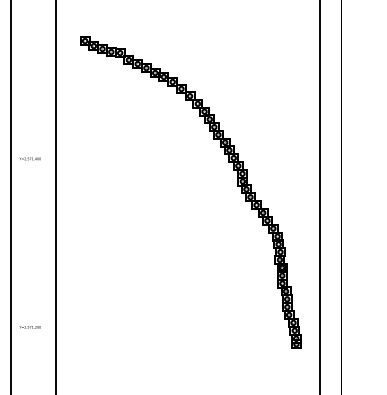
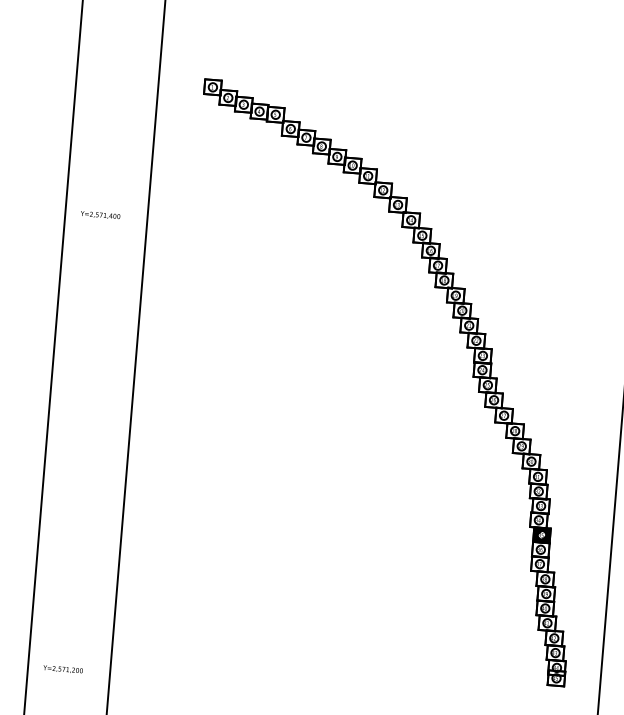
text: (29, 158) -> (99, 214), moved
text: (29, 327) -> (61, 669), moved

